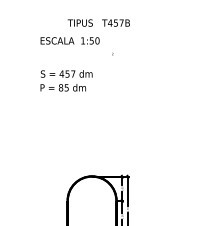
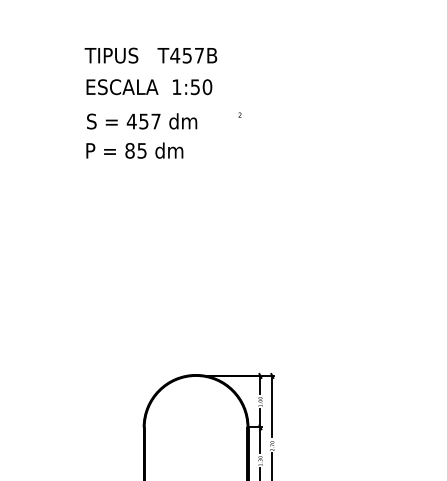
text: (98, 22) -> (150, 54), moved
text: (66, 80) -> (141, 135), moved

